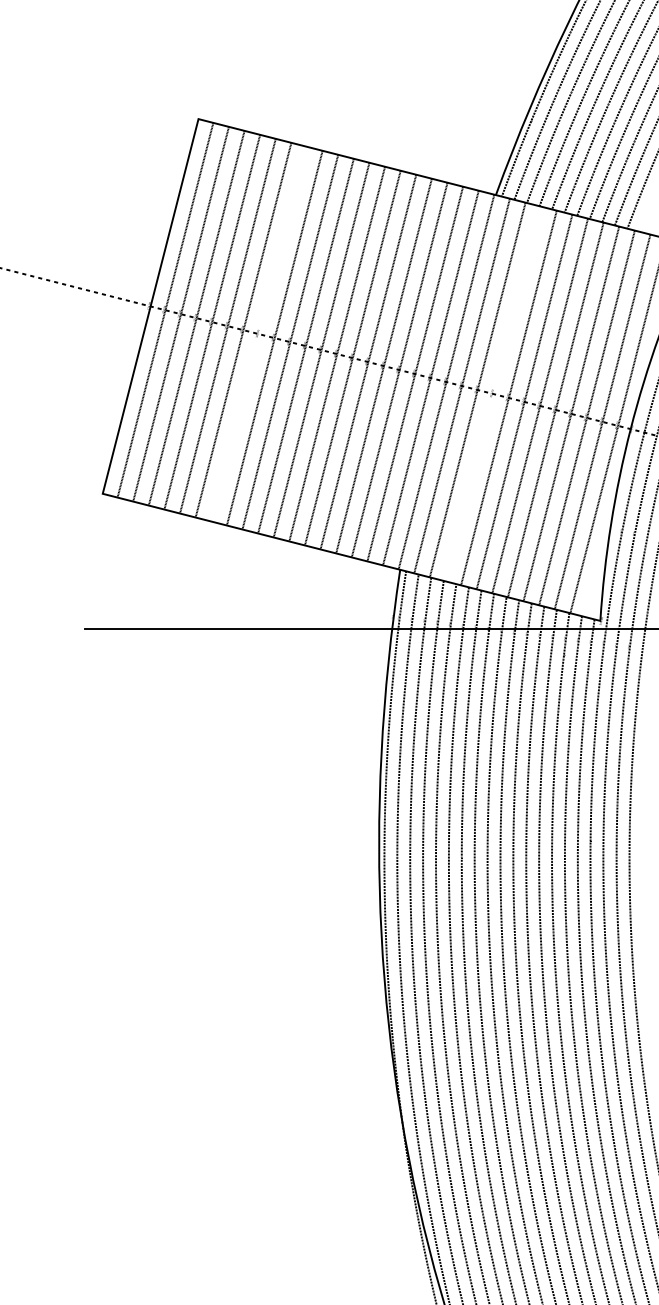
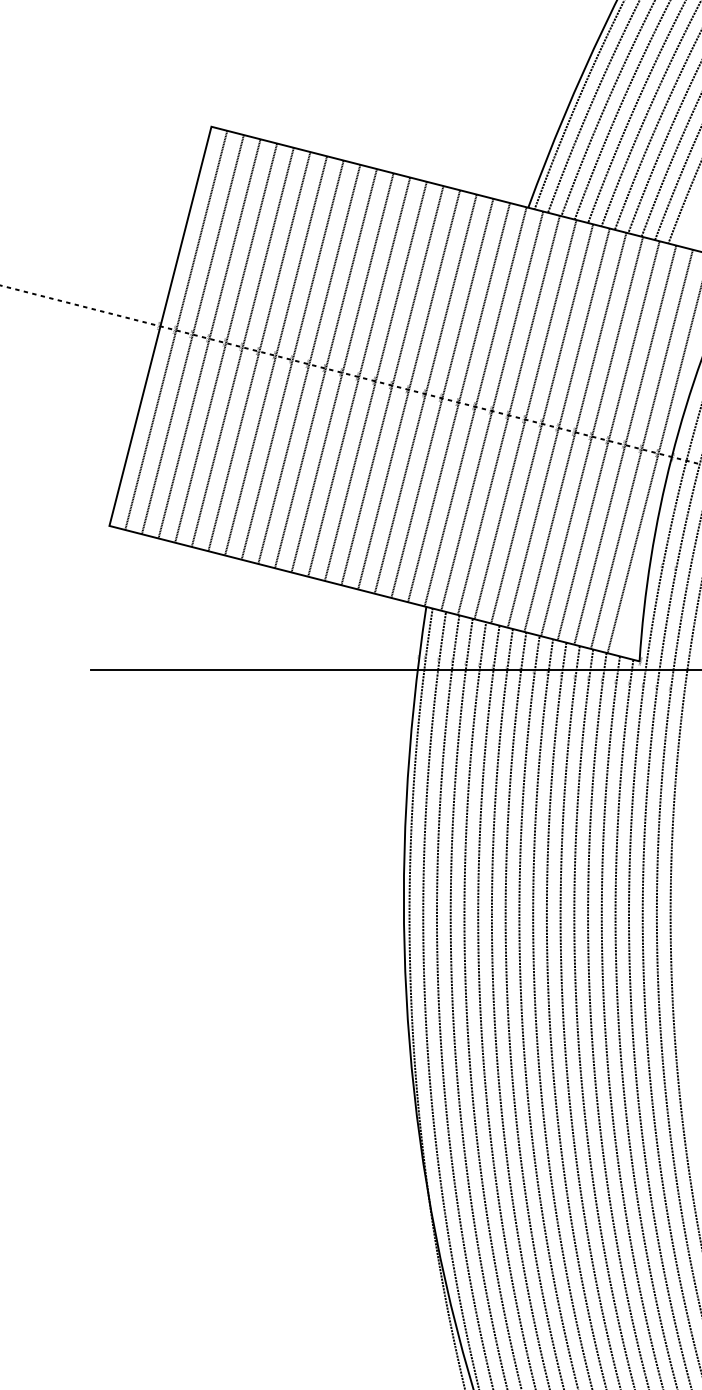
line: (259, 333) -> (276, 355), added
line: (493, 393) -> (525, 419), added

